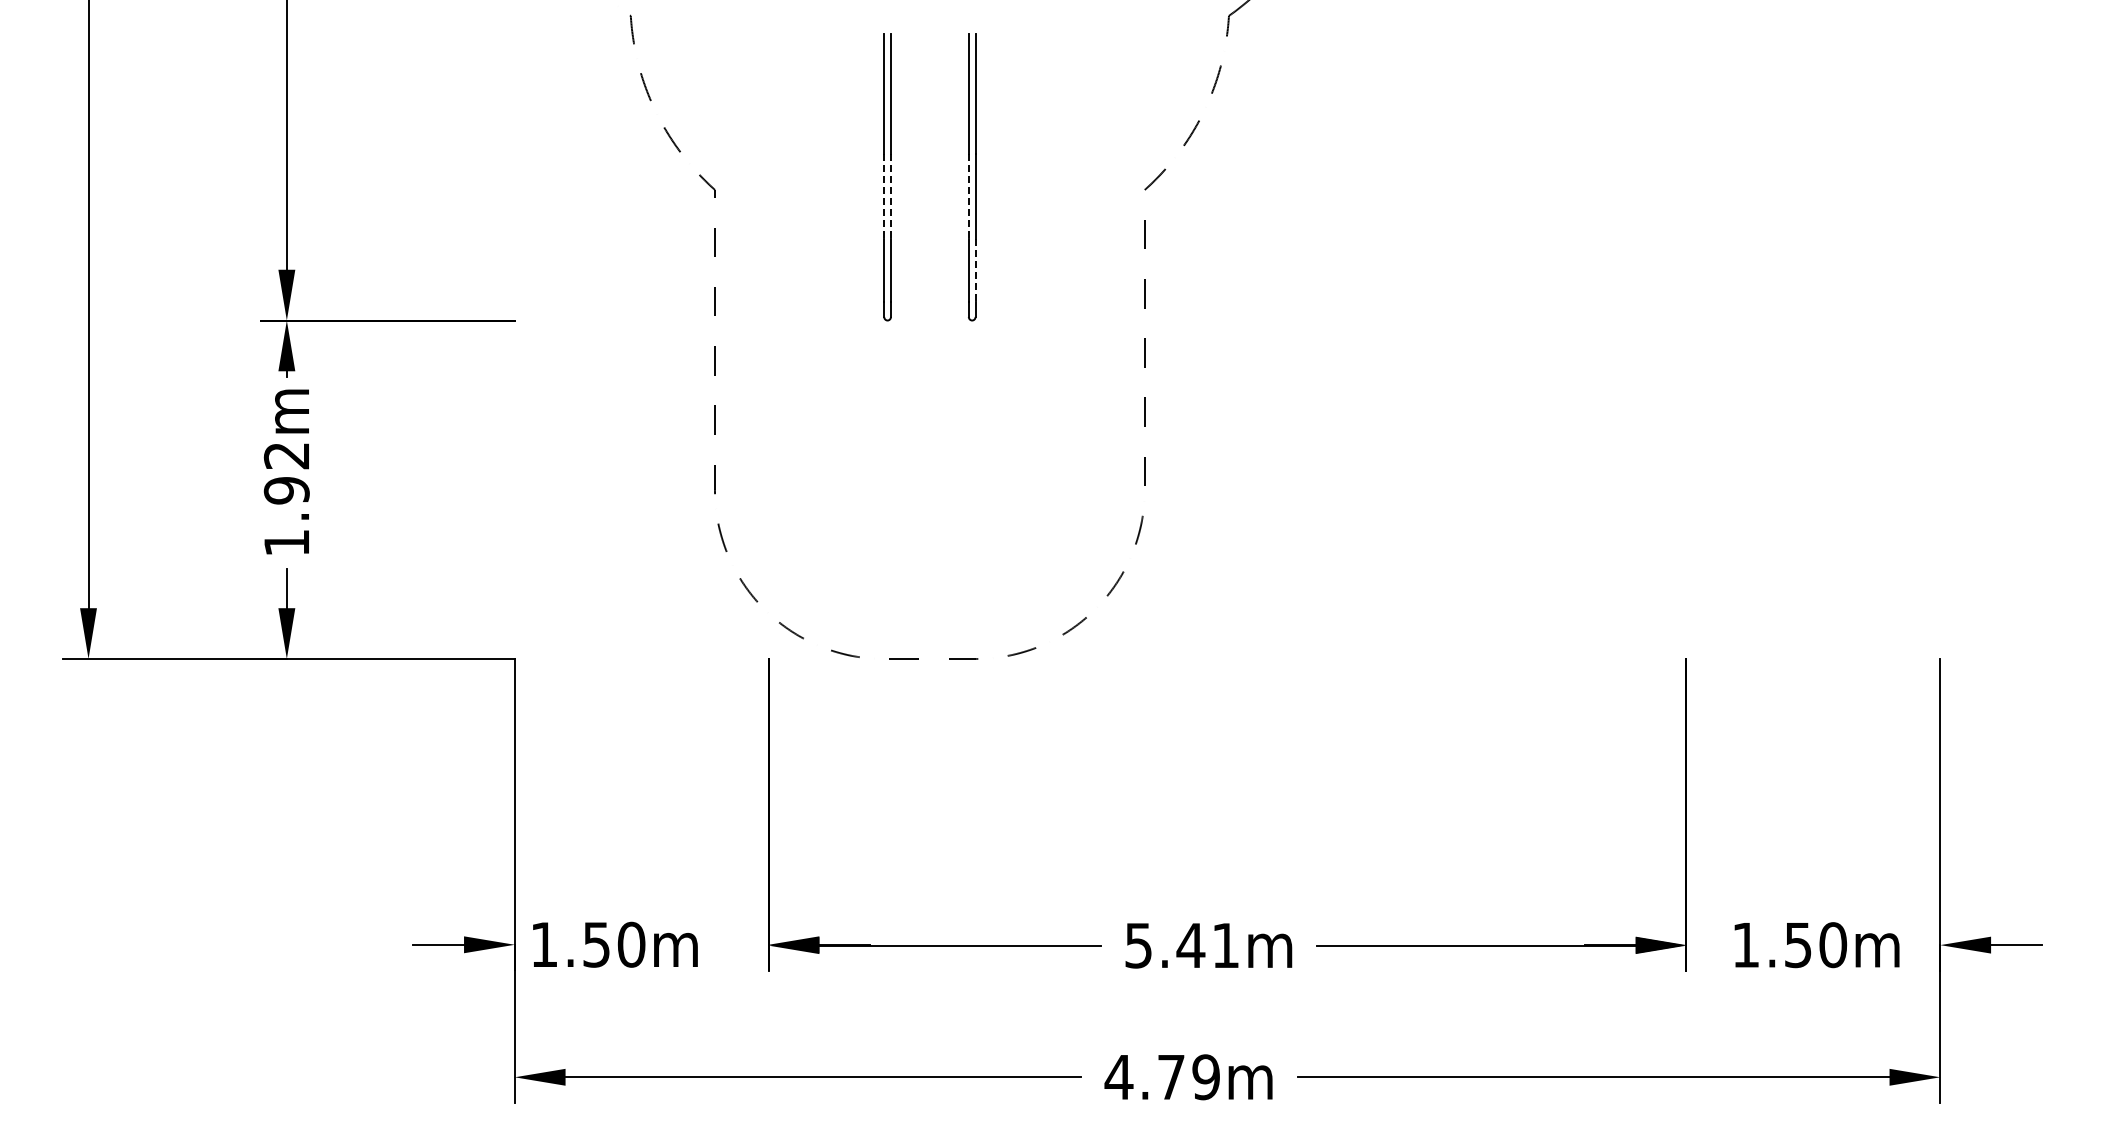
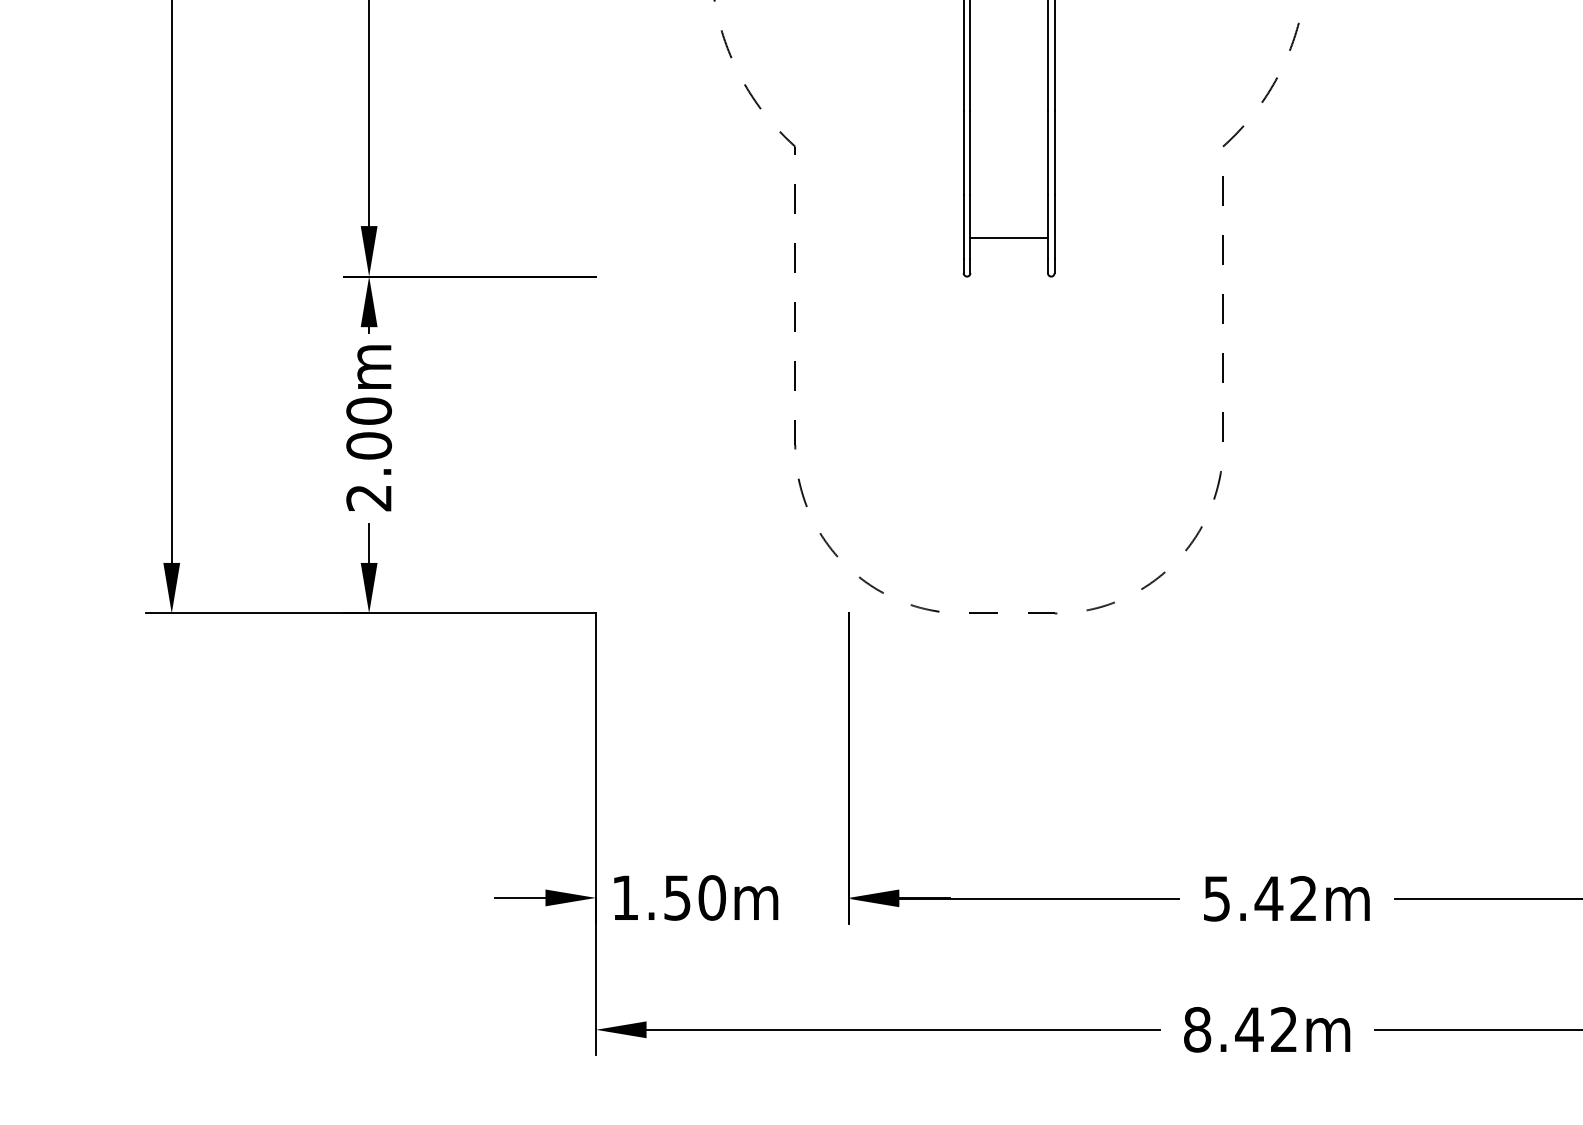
line: (884, 196) -> (963, 153), dashed -> solid
line: (890, 196) -> (969, 153), dashed -> solid
line: (968, 196) -> (1047, 153), dashed -> solid
line: (975, 270) -> (1054, 226), dashed -> solid
line: (929, 281) -> (1008, 237), added
text: (286, 499) -> (368, 454), 1.92m -> 2.00m
text: (1225, 944) -> (1303, 897), 5.41m -> 5.42m
text: (1161, 1077) -> (1239, 1030), 4.79m -> 8.42m

